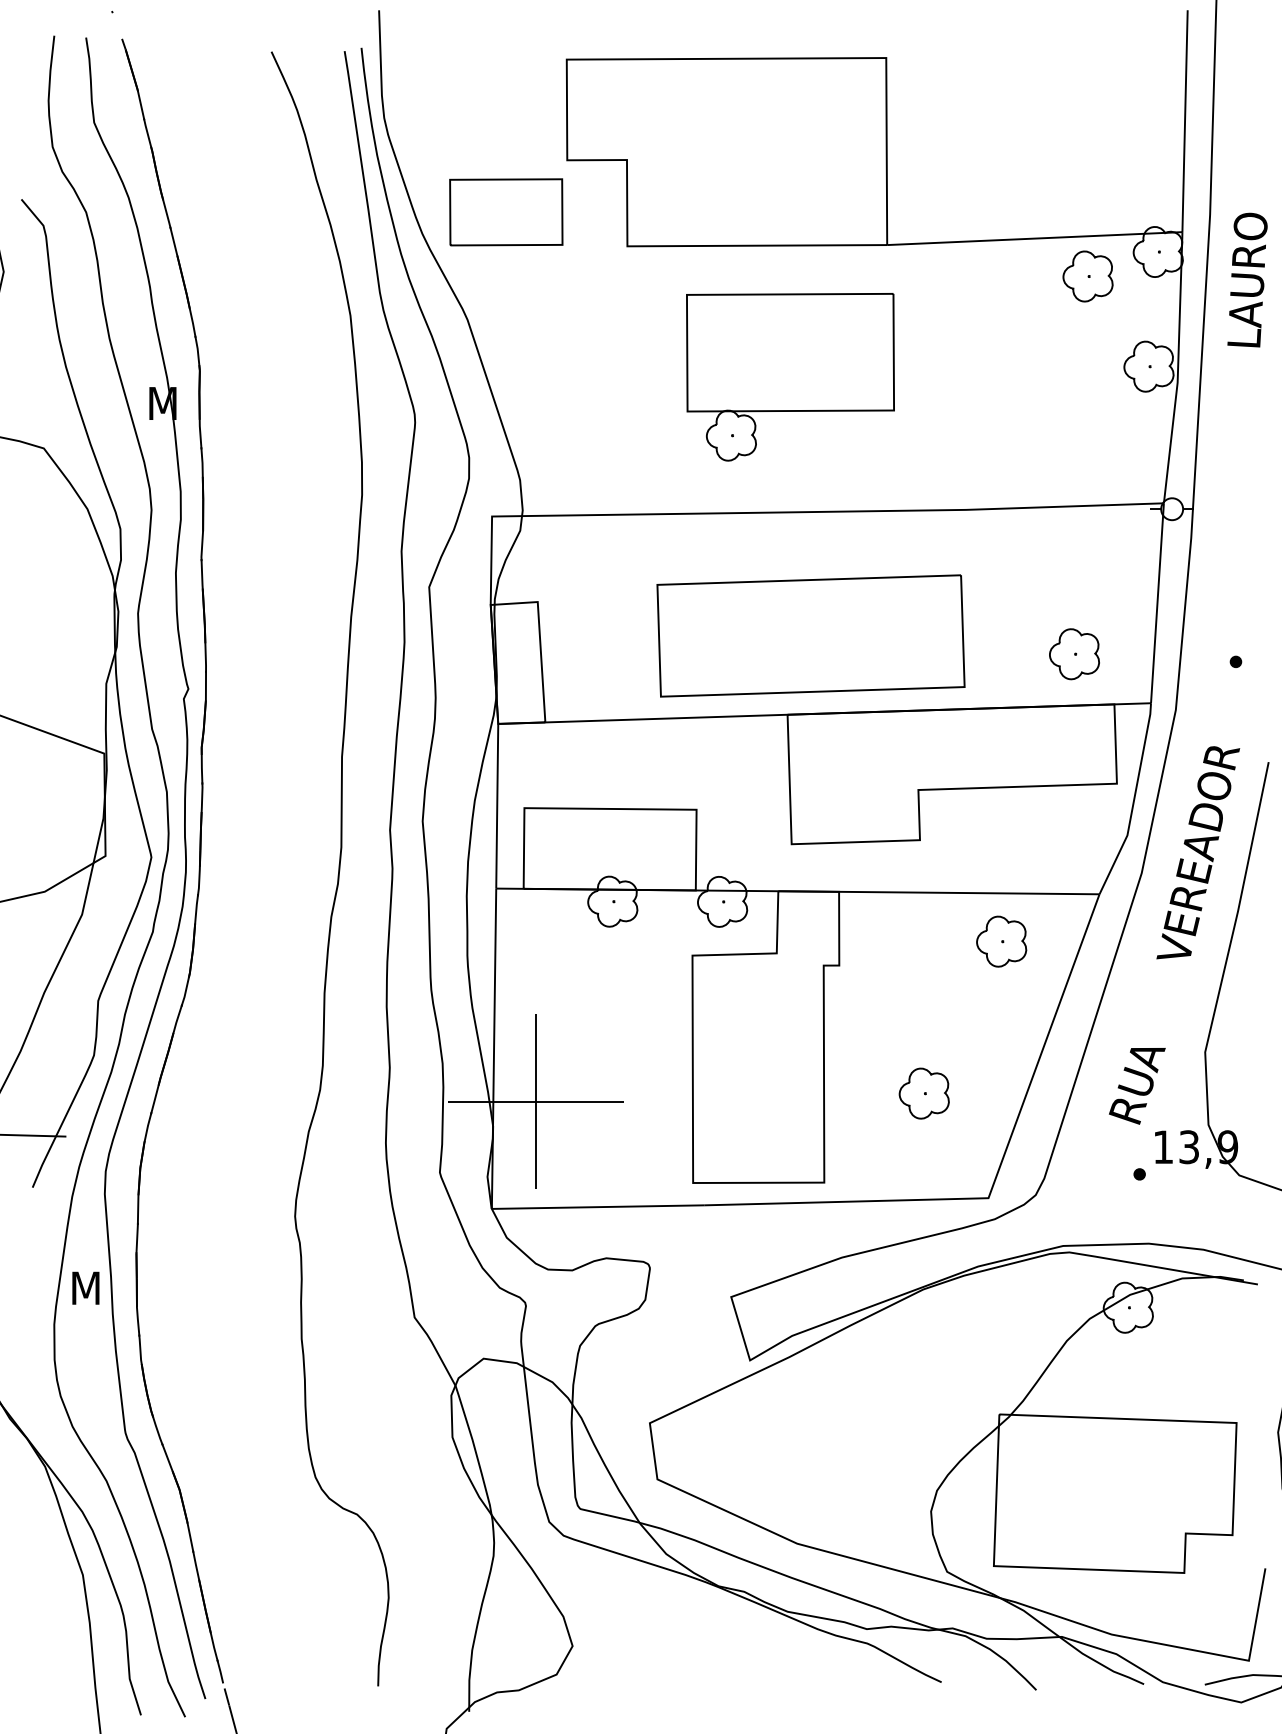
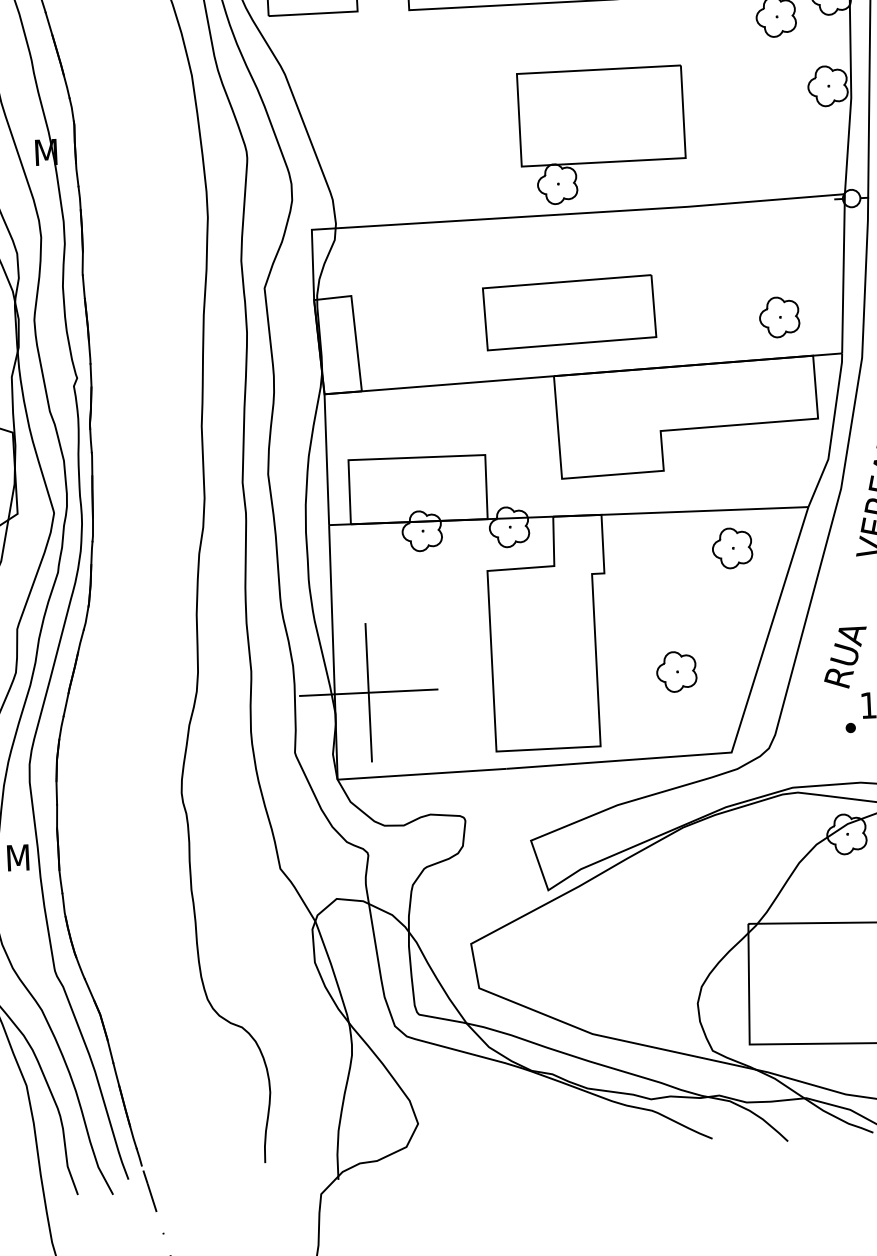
part: (790, 377) -> (602, 135), moved
part: (810, 635) -> (569, 312), size x0.7

